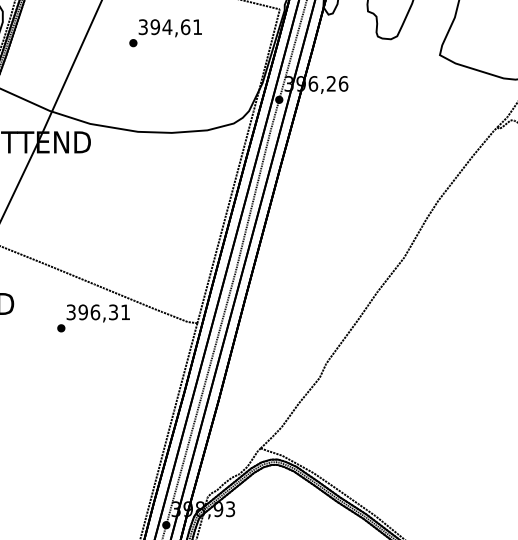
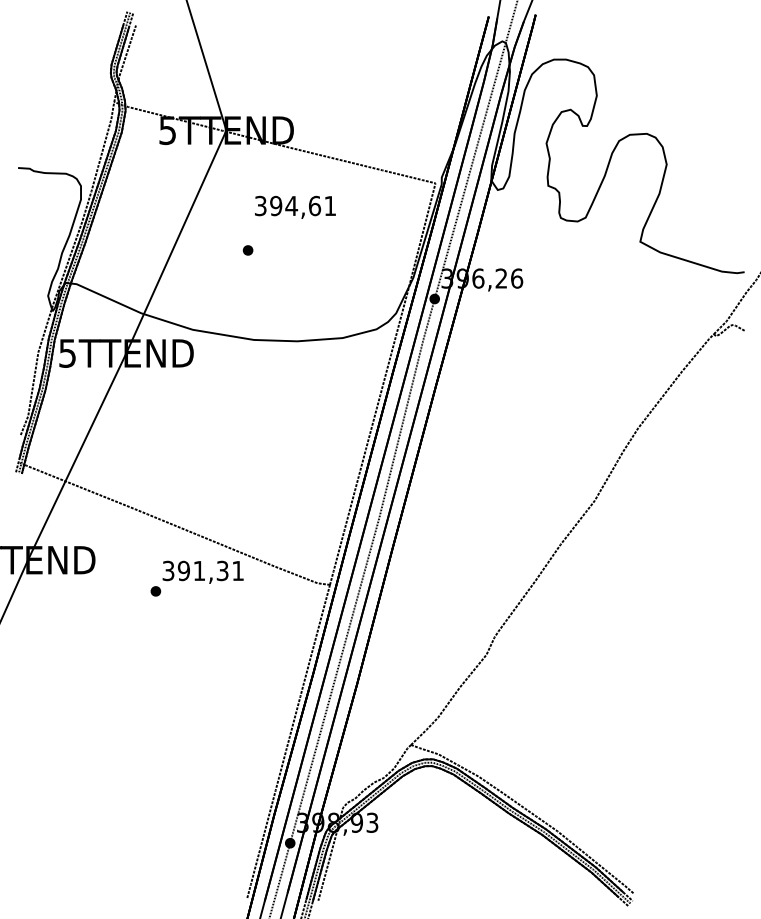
part: (132, 43) -> (247, 250), moved
text: (95, 312) -> (199, 570), 396,31 -> 391,31

